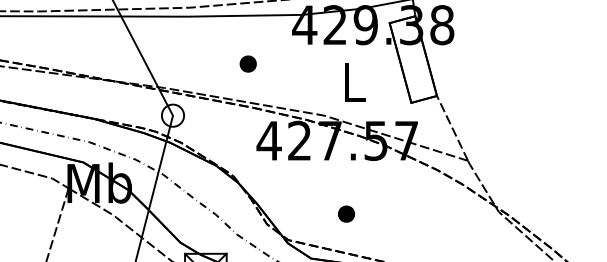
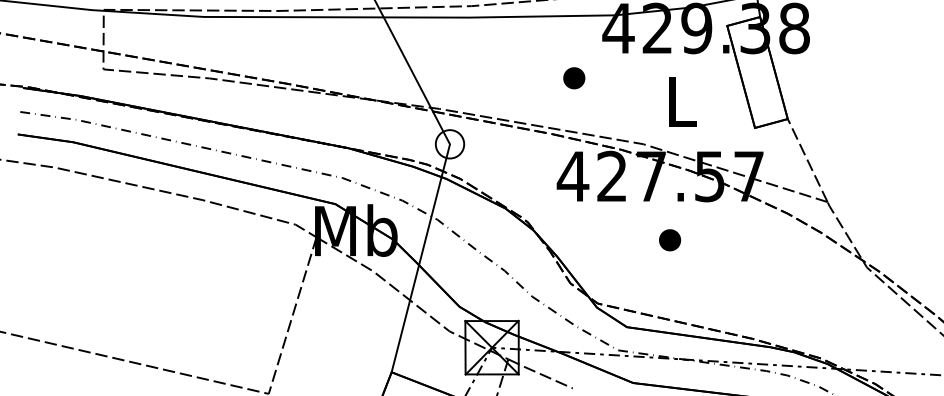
part: (248, 64) -> (574, 78), moved
part: (346, 214) -> (670, 240), moved

